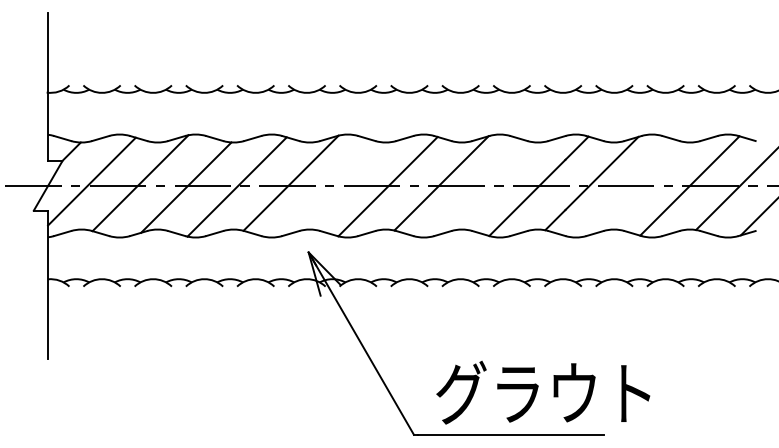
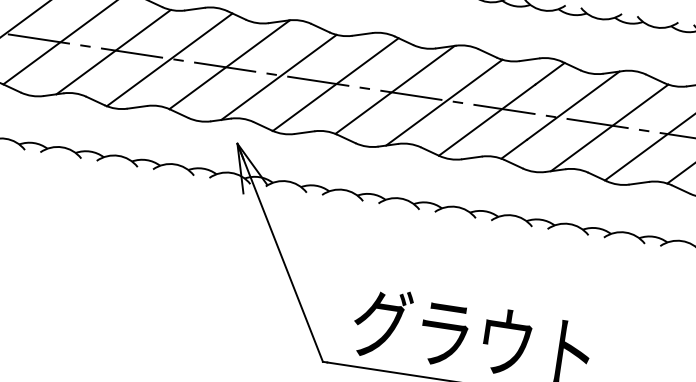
line: (336, 187) -> (278, 76), added
line: (636, 187) -> (608, 126), added
line: (486, 188) -> (443, 103), added

